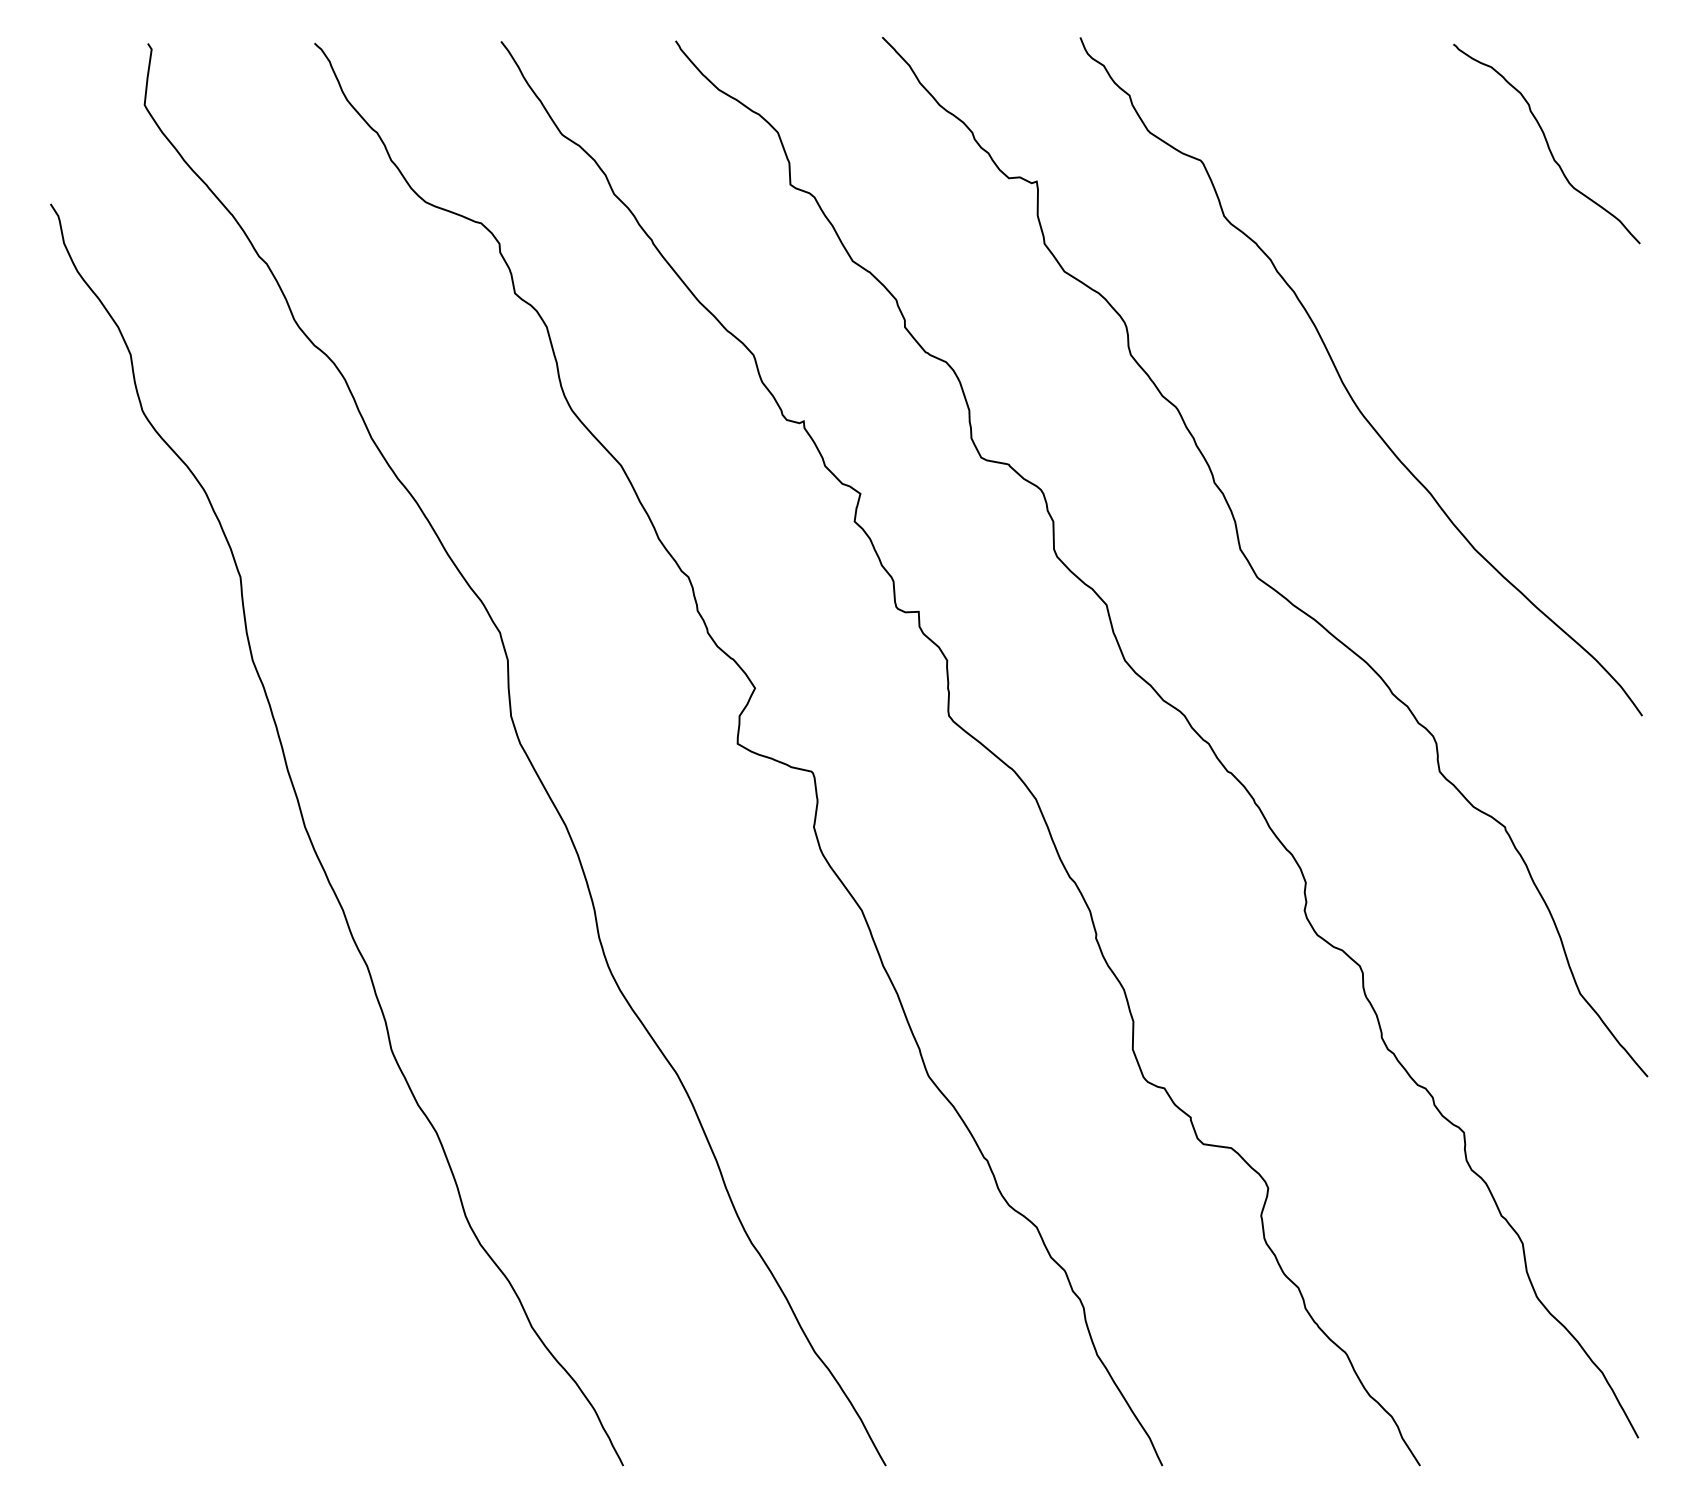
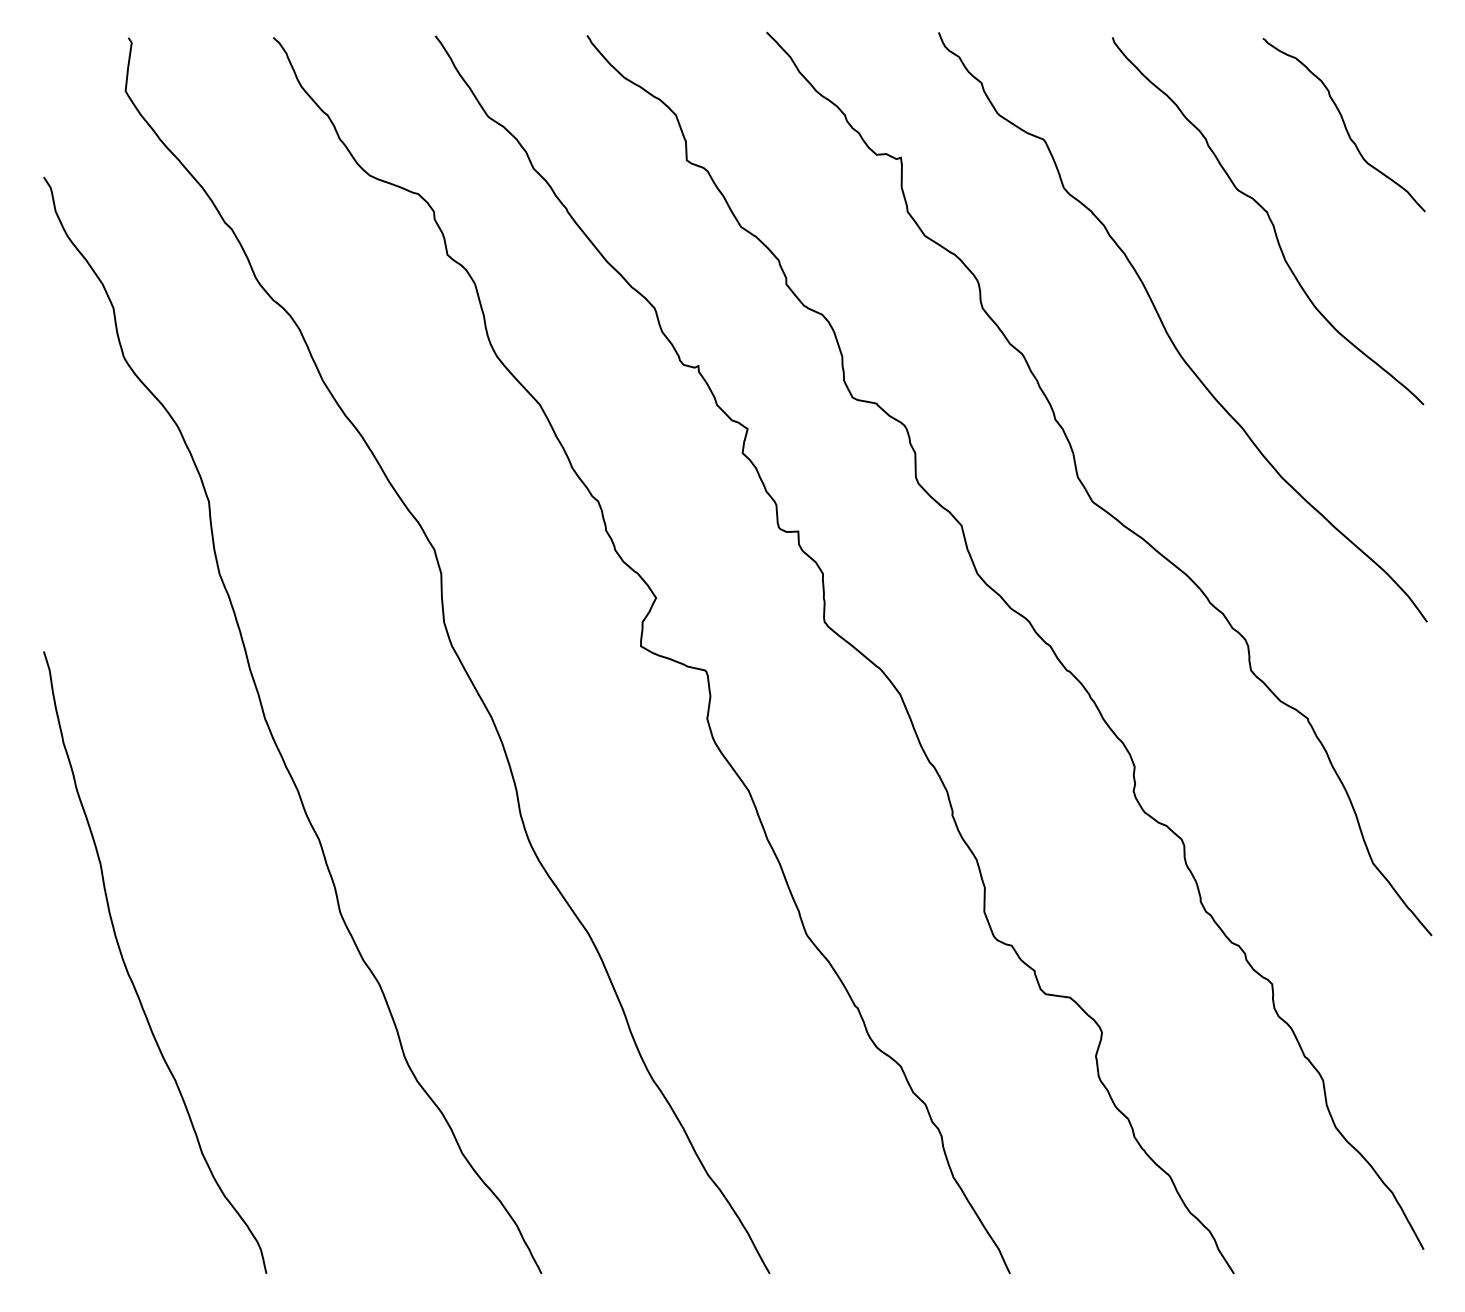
curve: (1460, 252) -> (1269, 219), added
curve: (147, 1116) -> (128, 970), added

